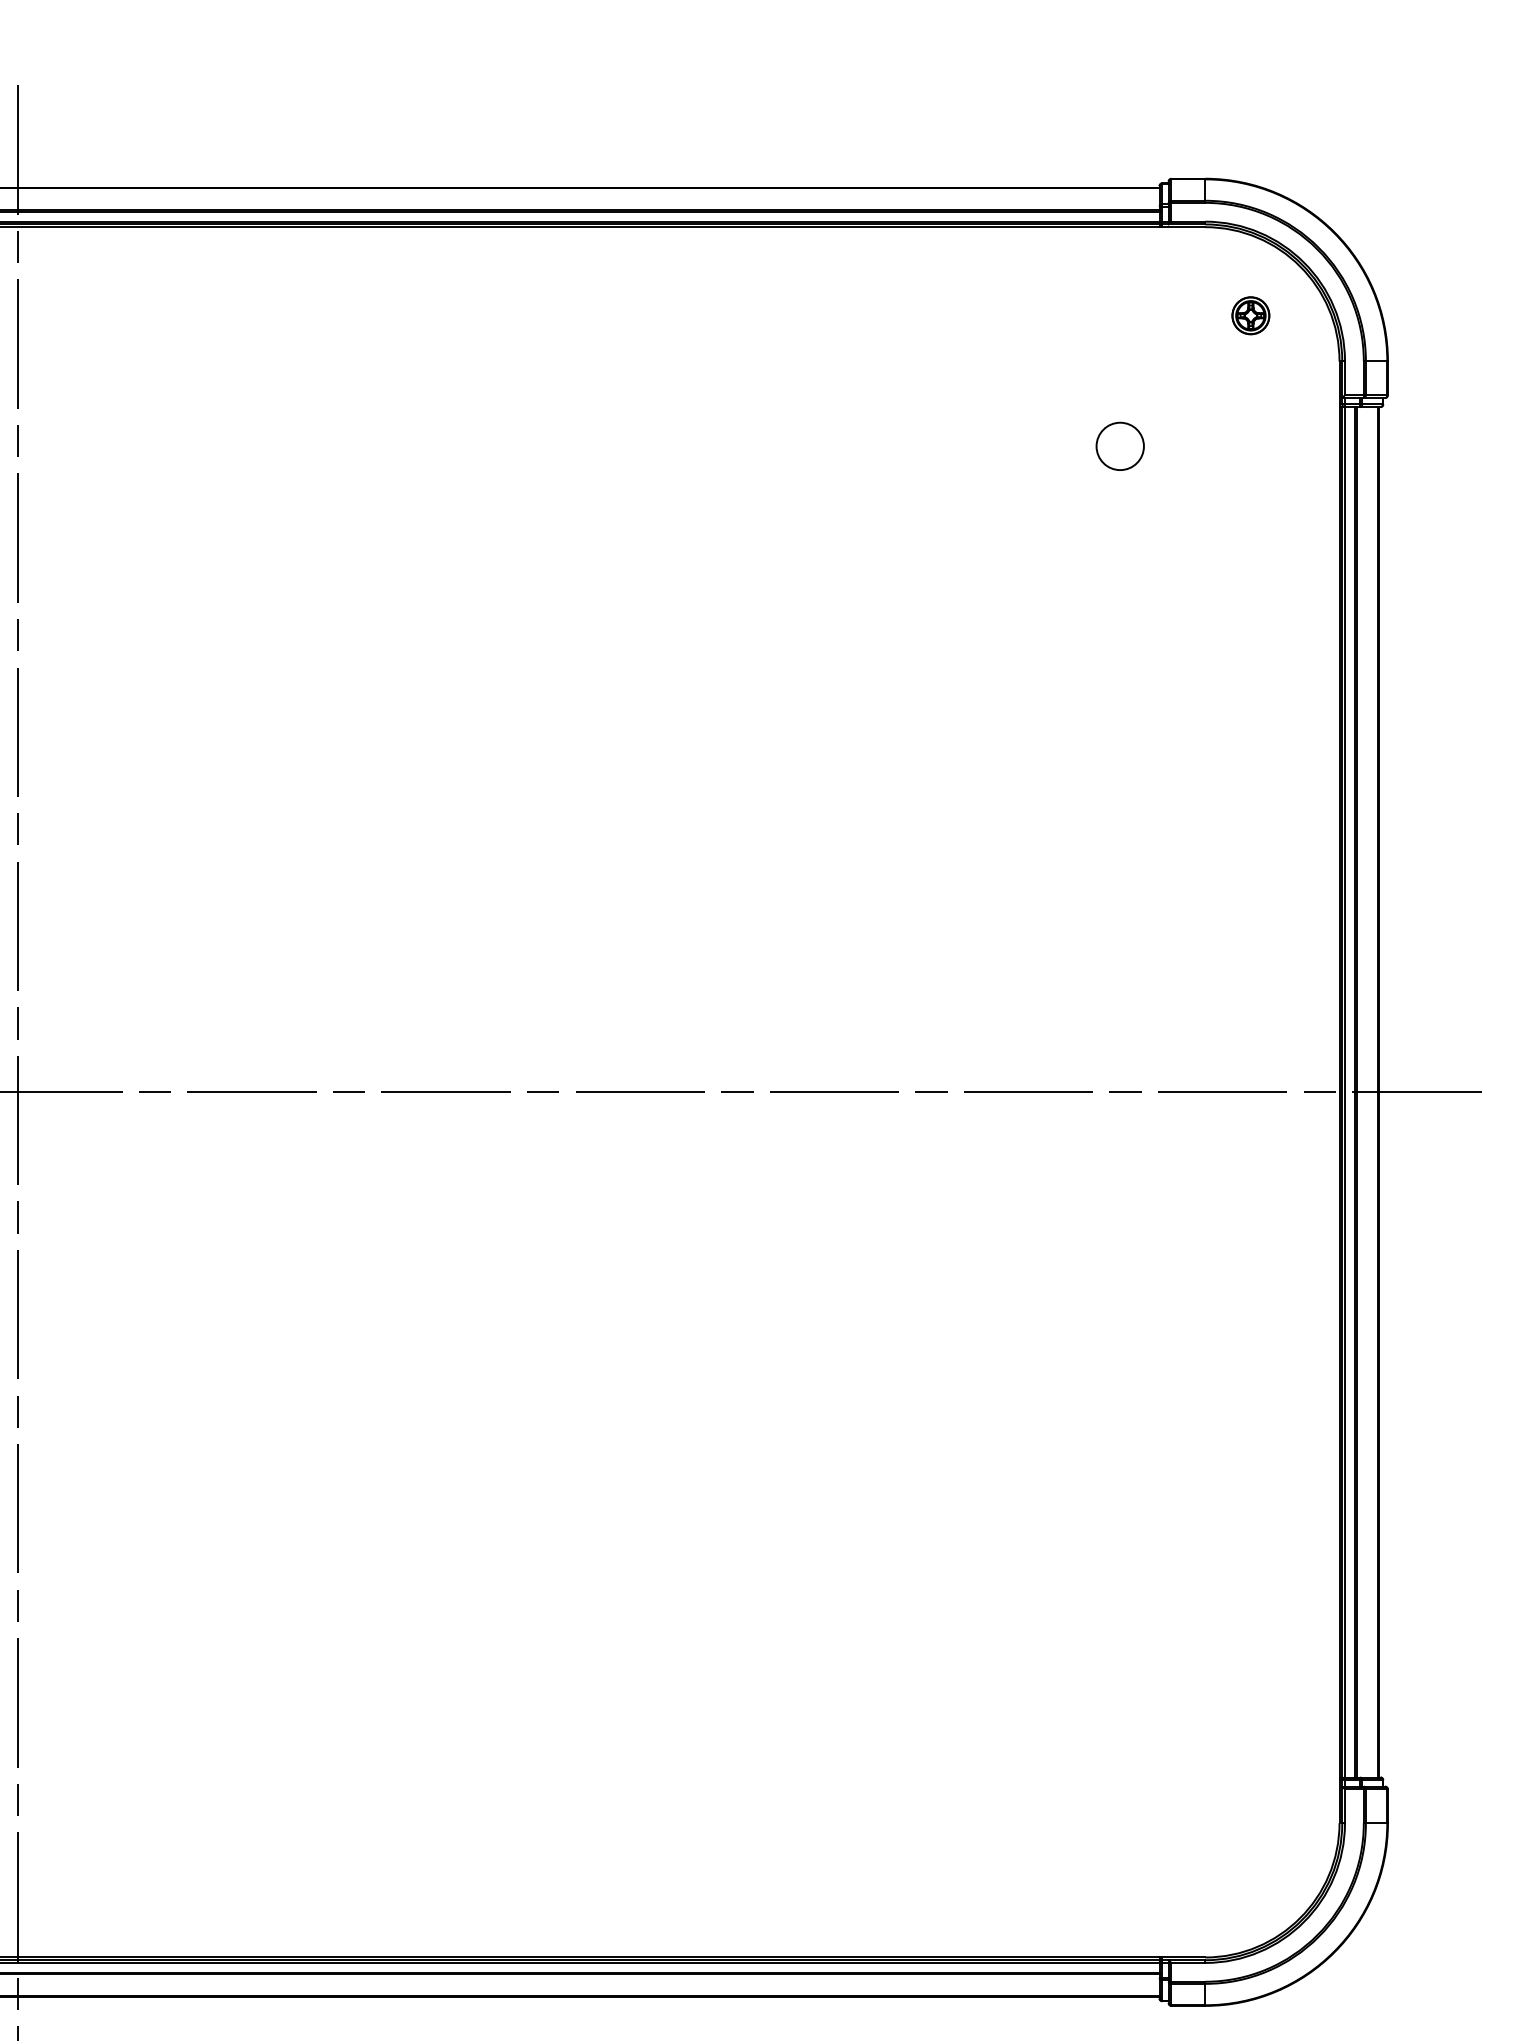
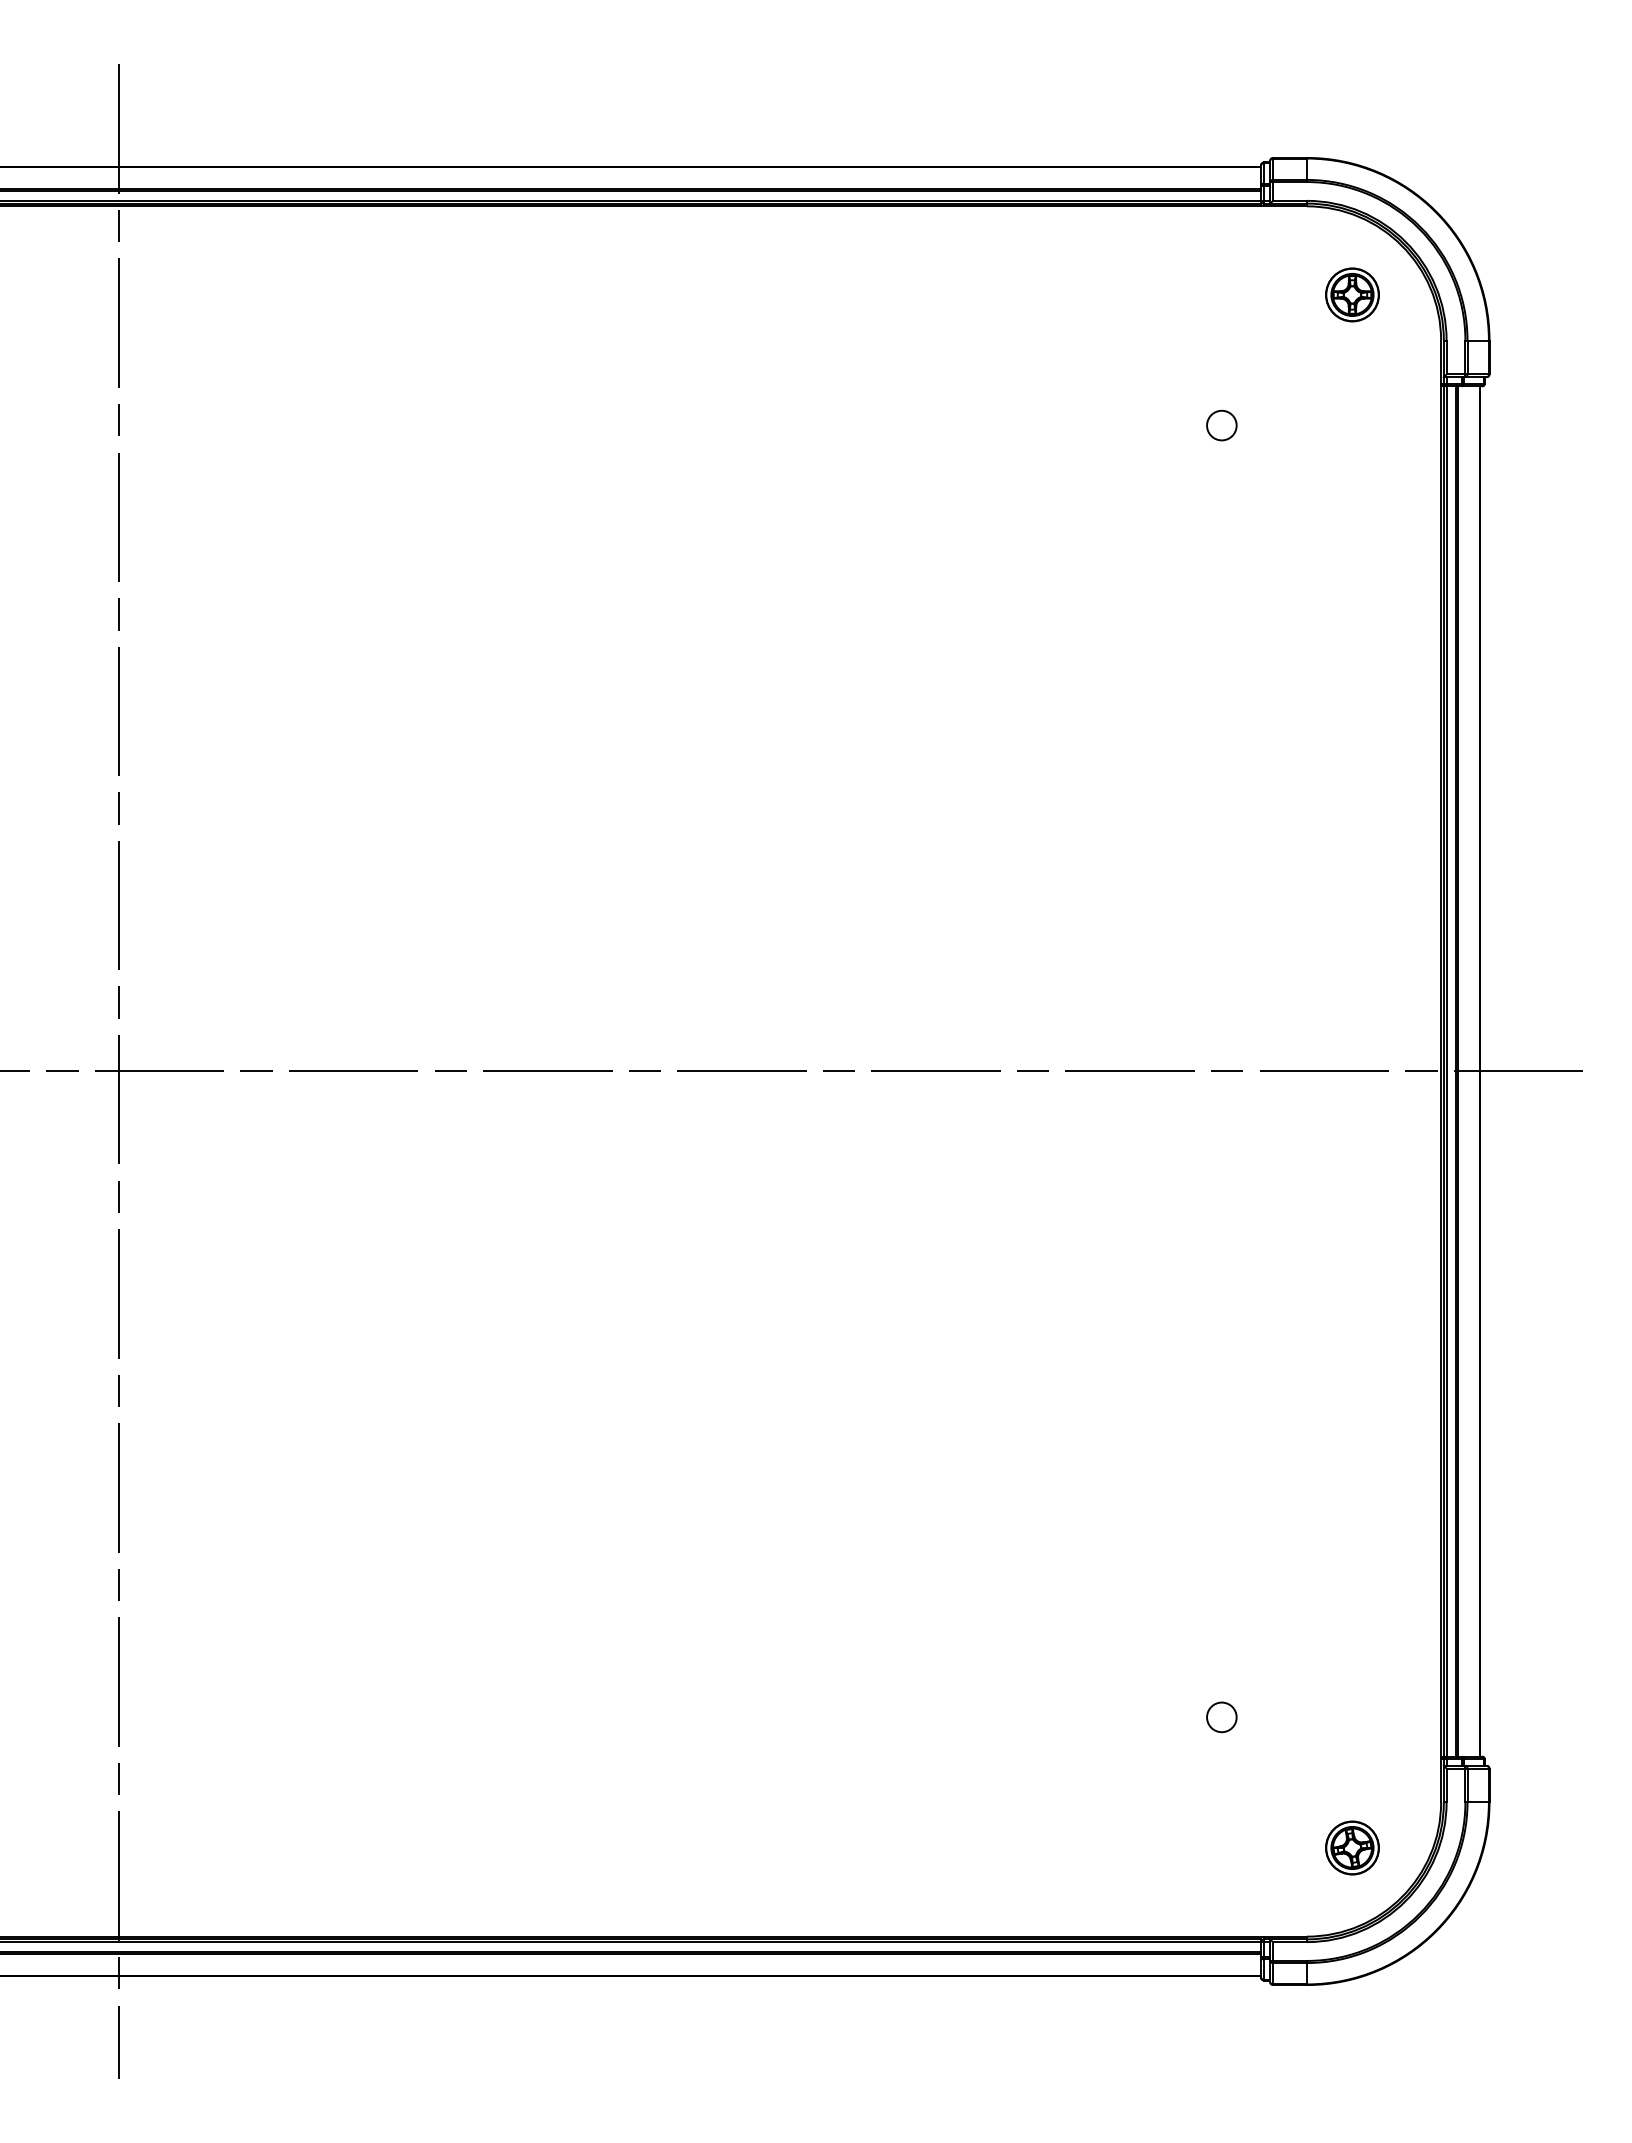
part: (1250, 315) -> (1352, 294), size x1.43
circle: (1119, 446) -> (1221, 425), size x0.62
circle: (1119, 1738) -> (1221, 1717), added
part: (1250, 1868) -> (1352, 1847), added

